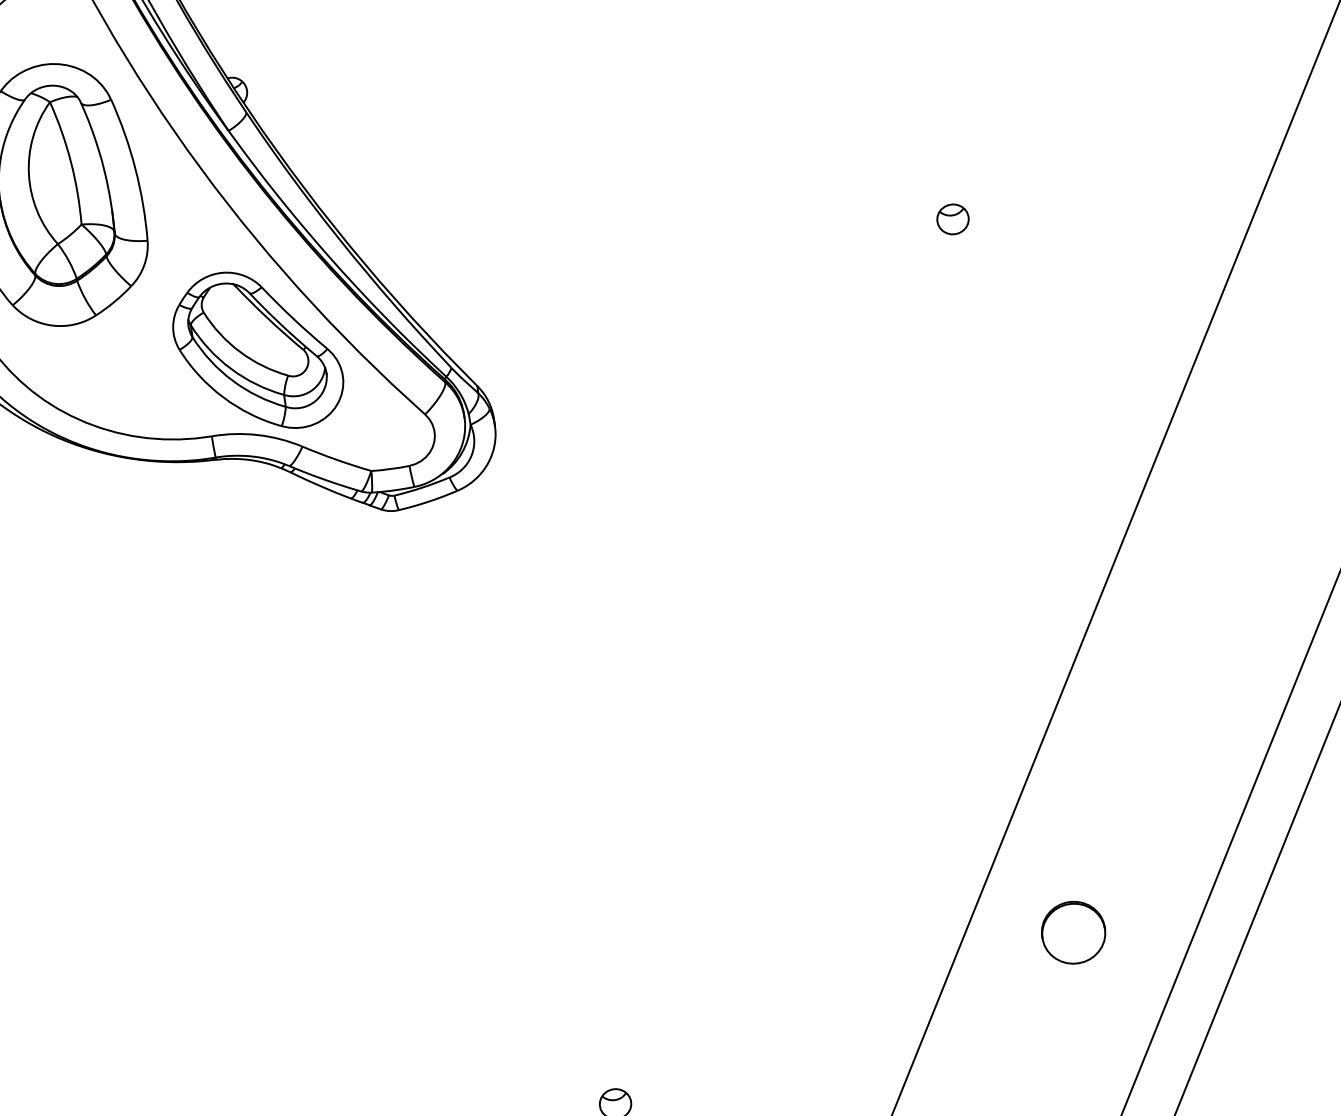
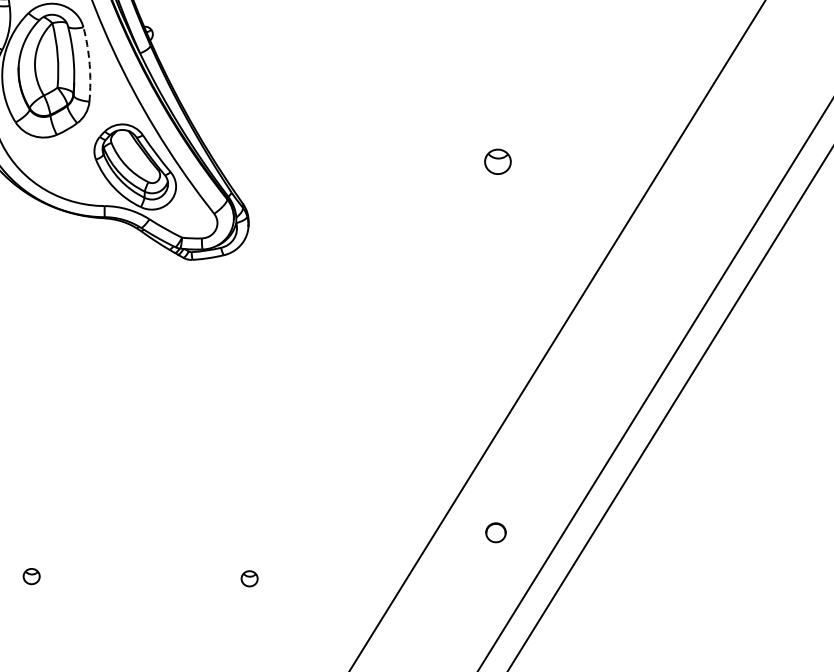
arc: (135, 169) -> (89, 64), solid -> dashed
part: (951, 218) -> (497, 161), size x1.6
part: (1072, 932) -> (495, 532), size x0.6

